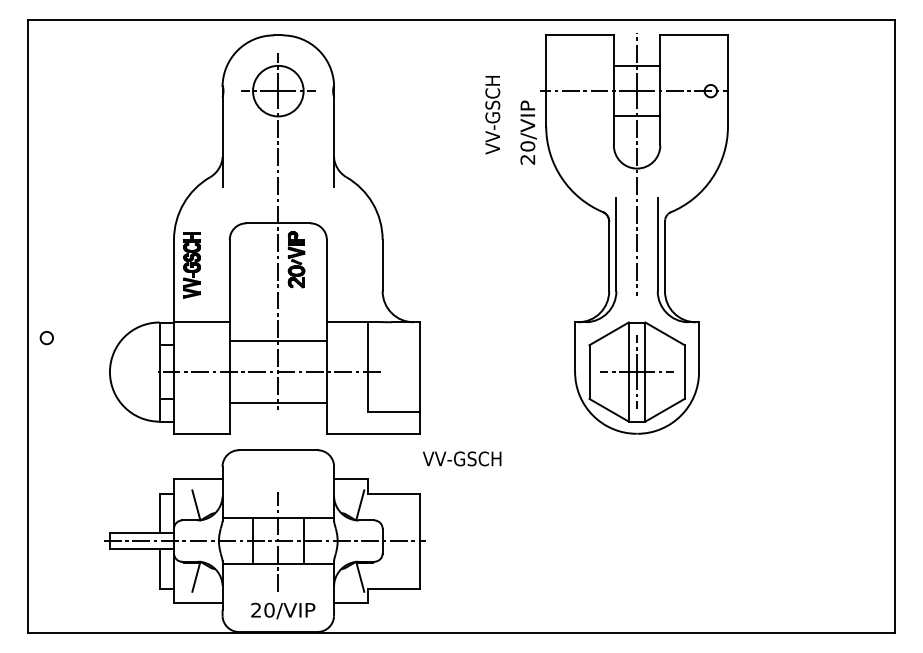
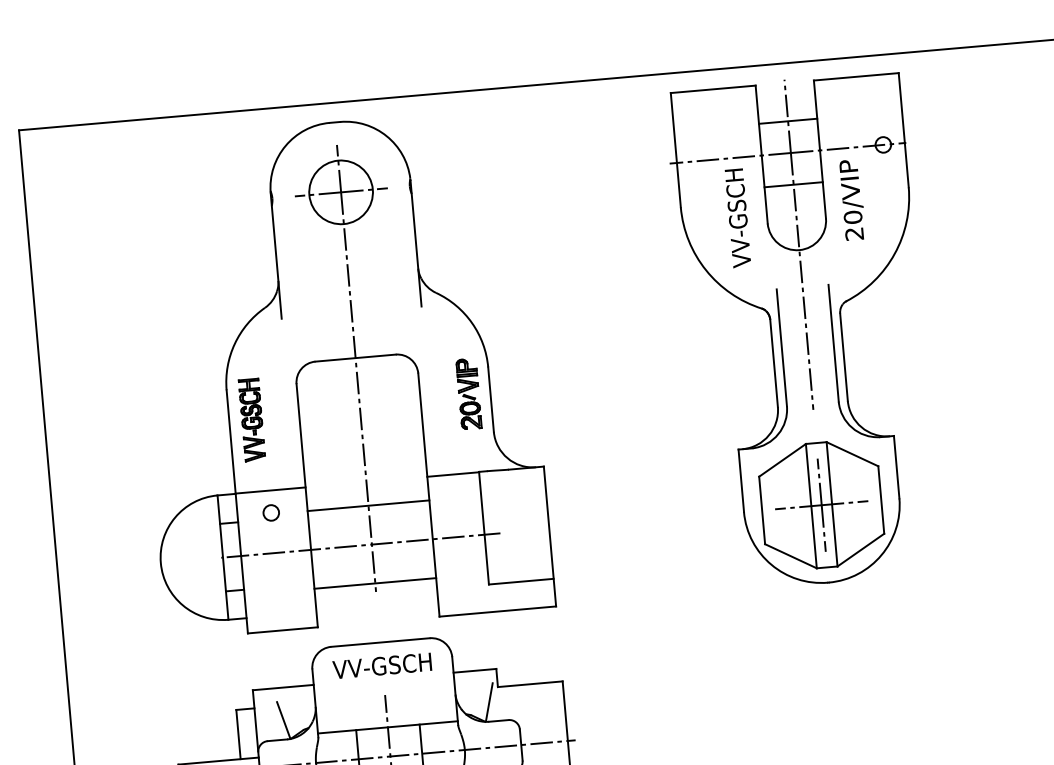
text: (492, 115) -> (737, 218), moved
text: (528, 132) -> (852, 199), moved
part: (296, 259) -> (468, 393), moved
circle: (46, 338) -> (270, 513), moved
text: (462, 458) -> (382, 665), moved

